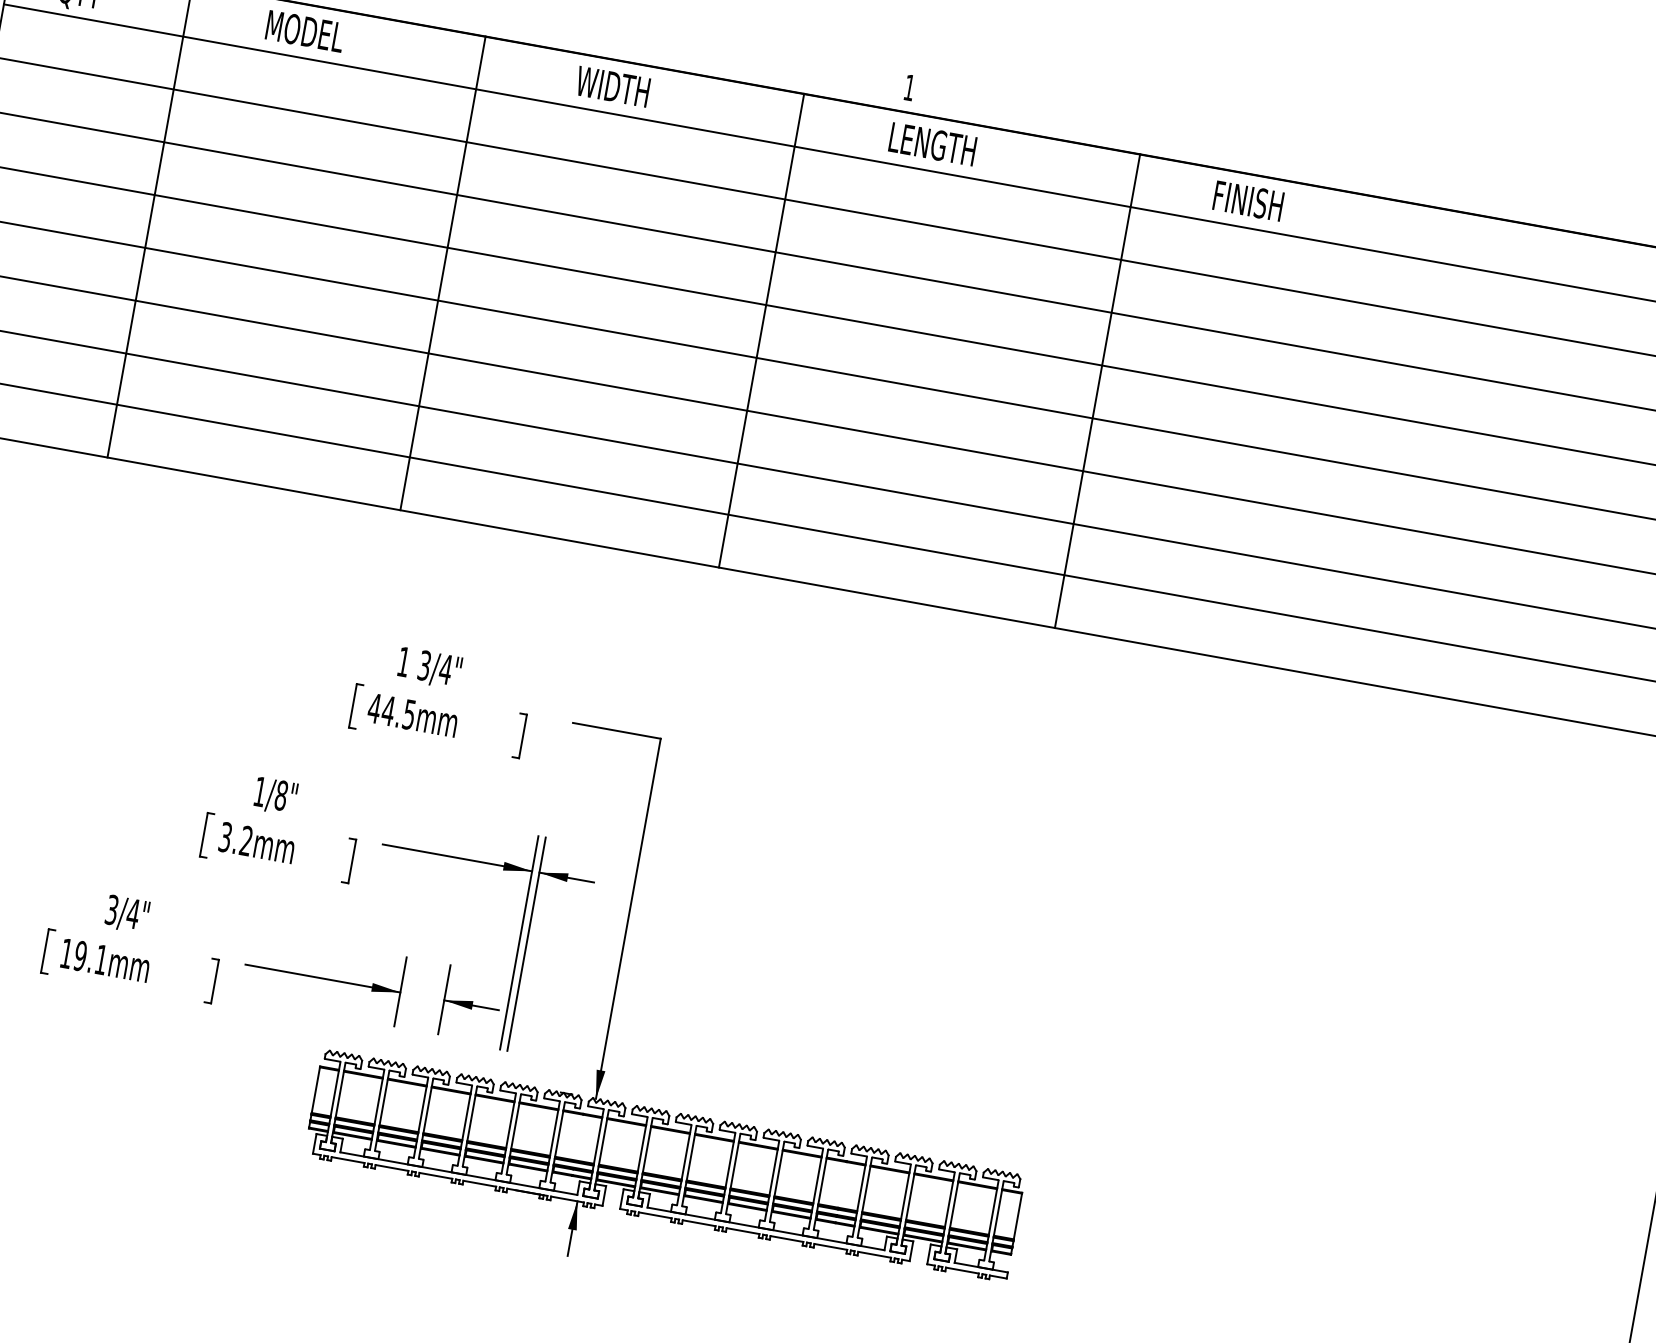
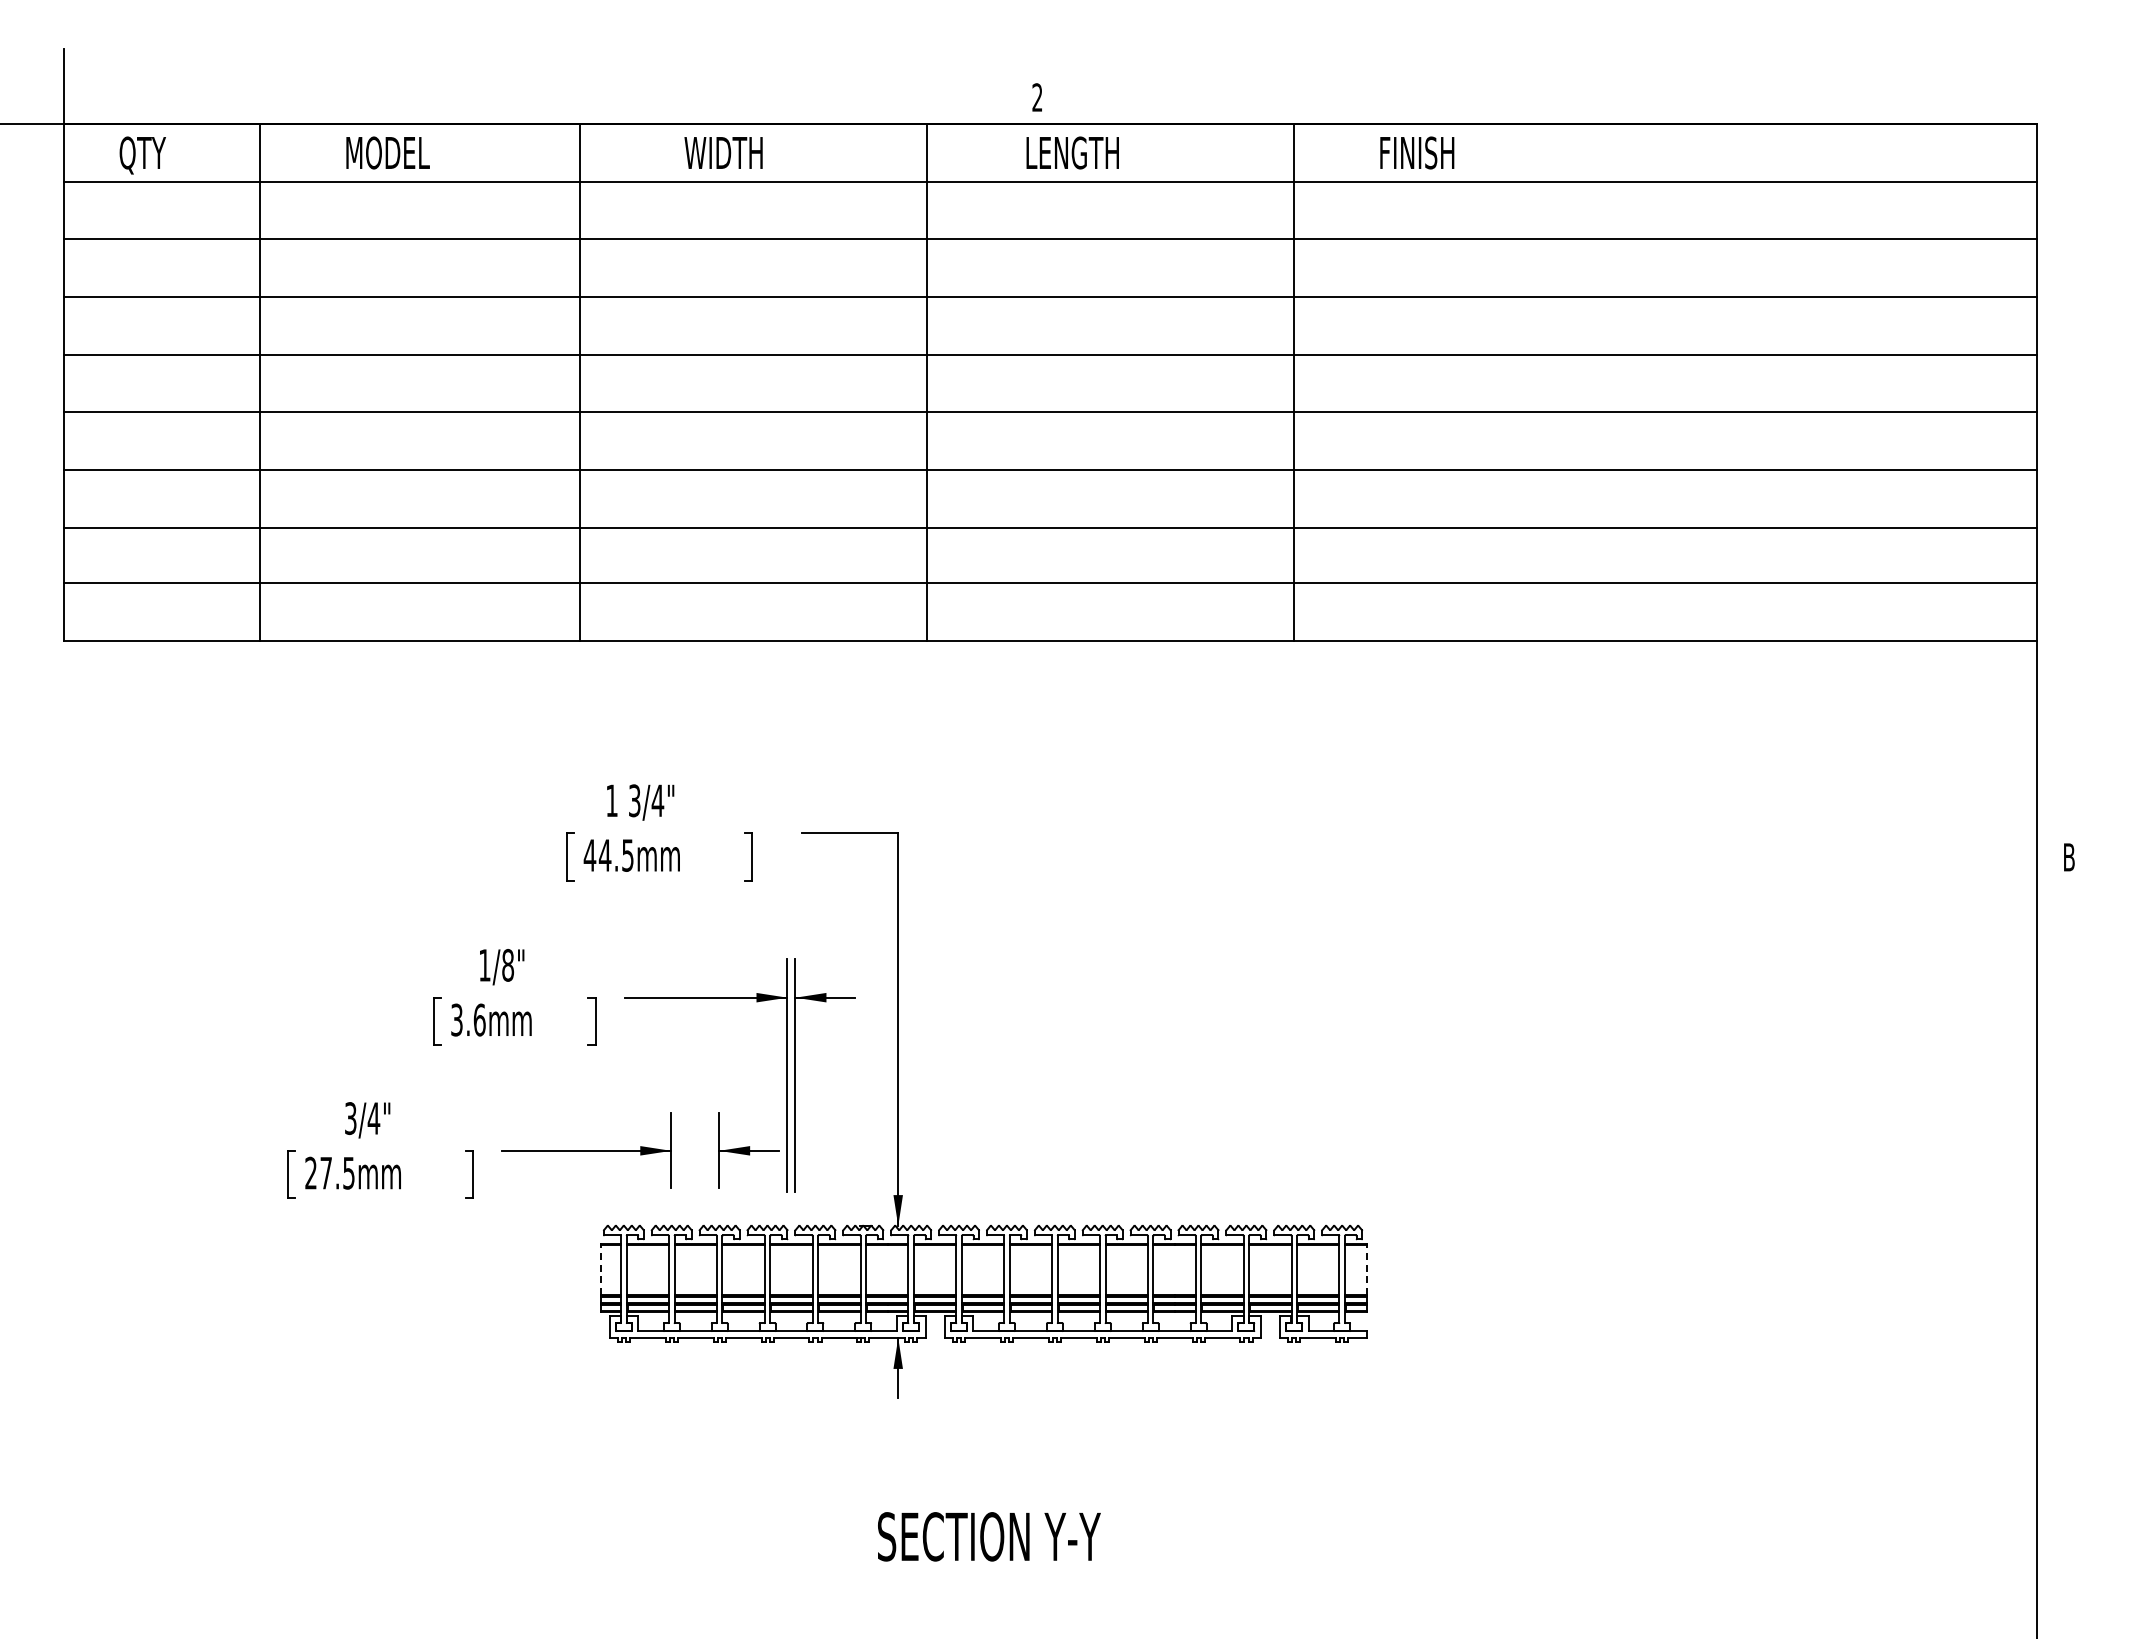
text: (909, 87) -> (1037, 97), 1 -> 2
text: (246, 840) -> (479, 1019), 3.2mm -> 3.6mm
text: (83, 955) -> (329, 1172), 19.1mm -> 27.5mm
line: (315, 1090) -> (600, 1270), solid -> dashed
line: (1017, 1216) -> (1366, 1270), solid -> dashed

